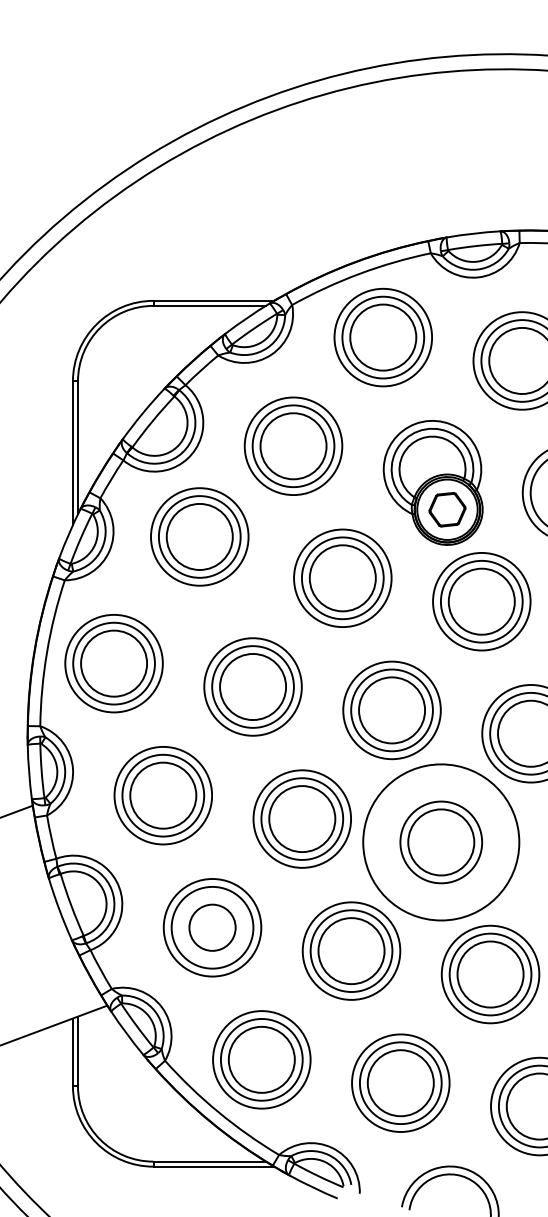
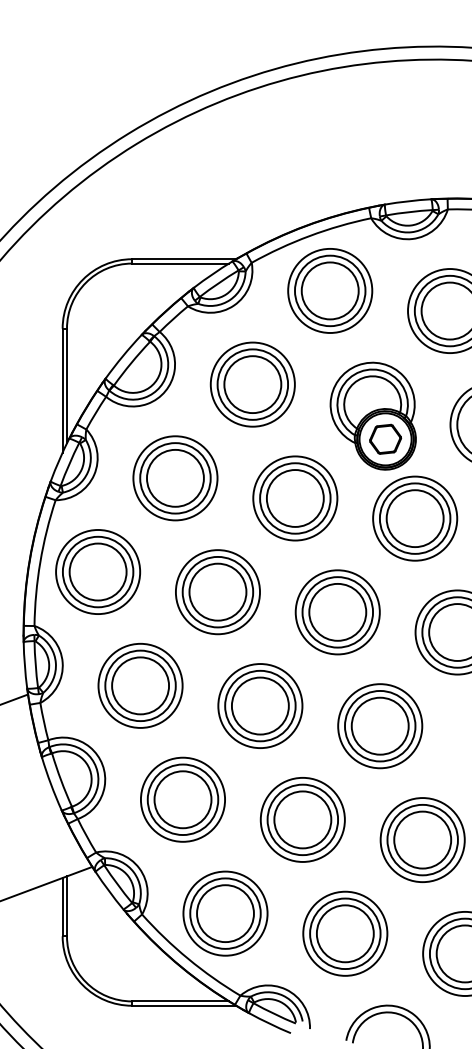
part: (199, 536) -> (175, 477), moved
circle: (441, 842) -> (380, 726), size x0.62
circle: (212, 927) -> (182, 799), size x1.43

